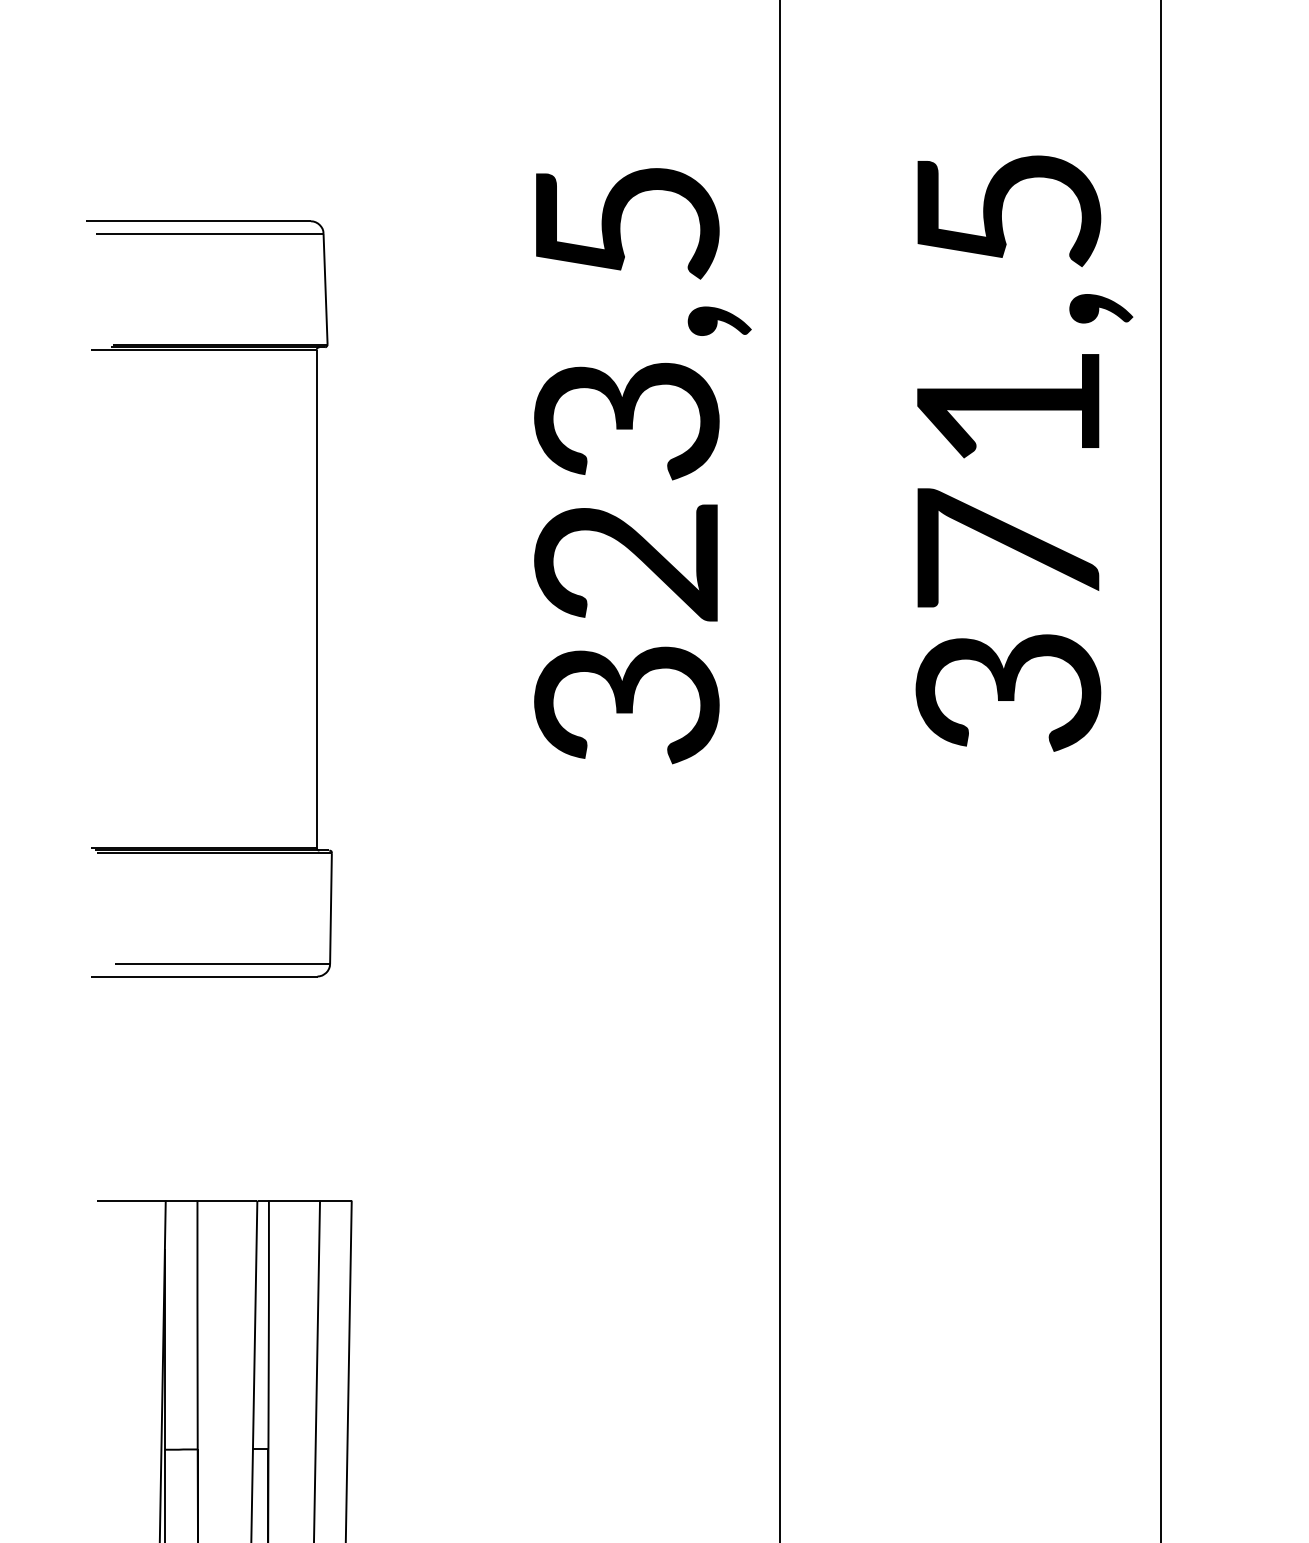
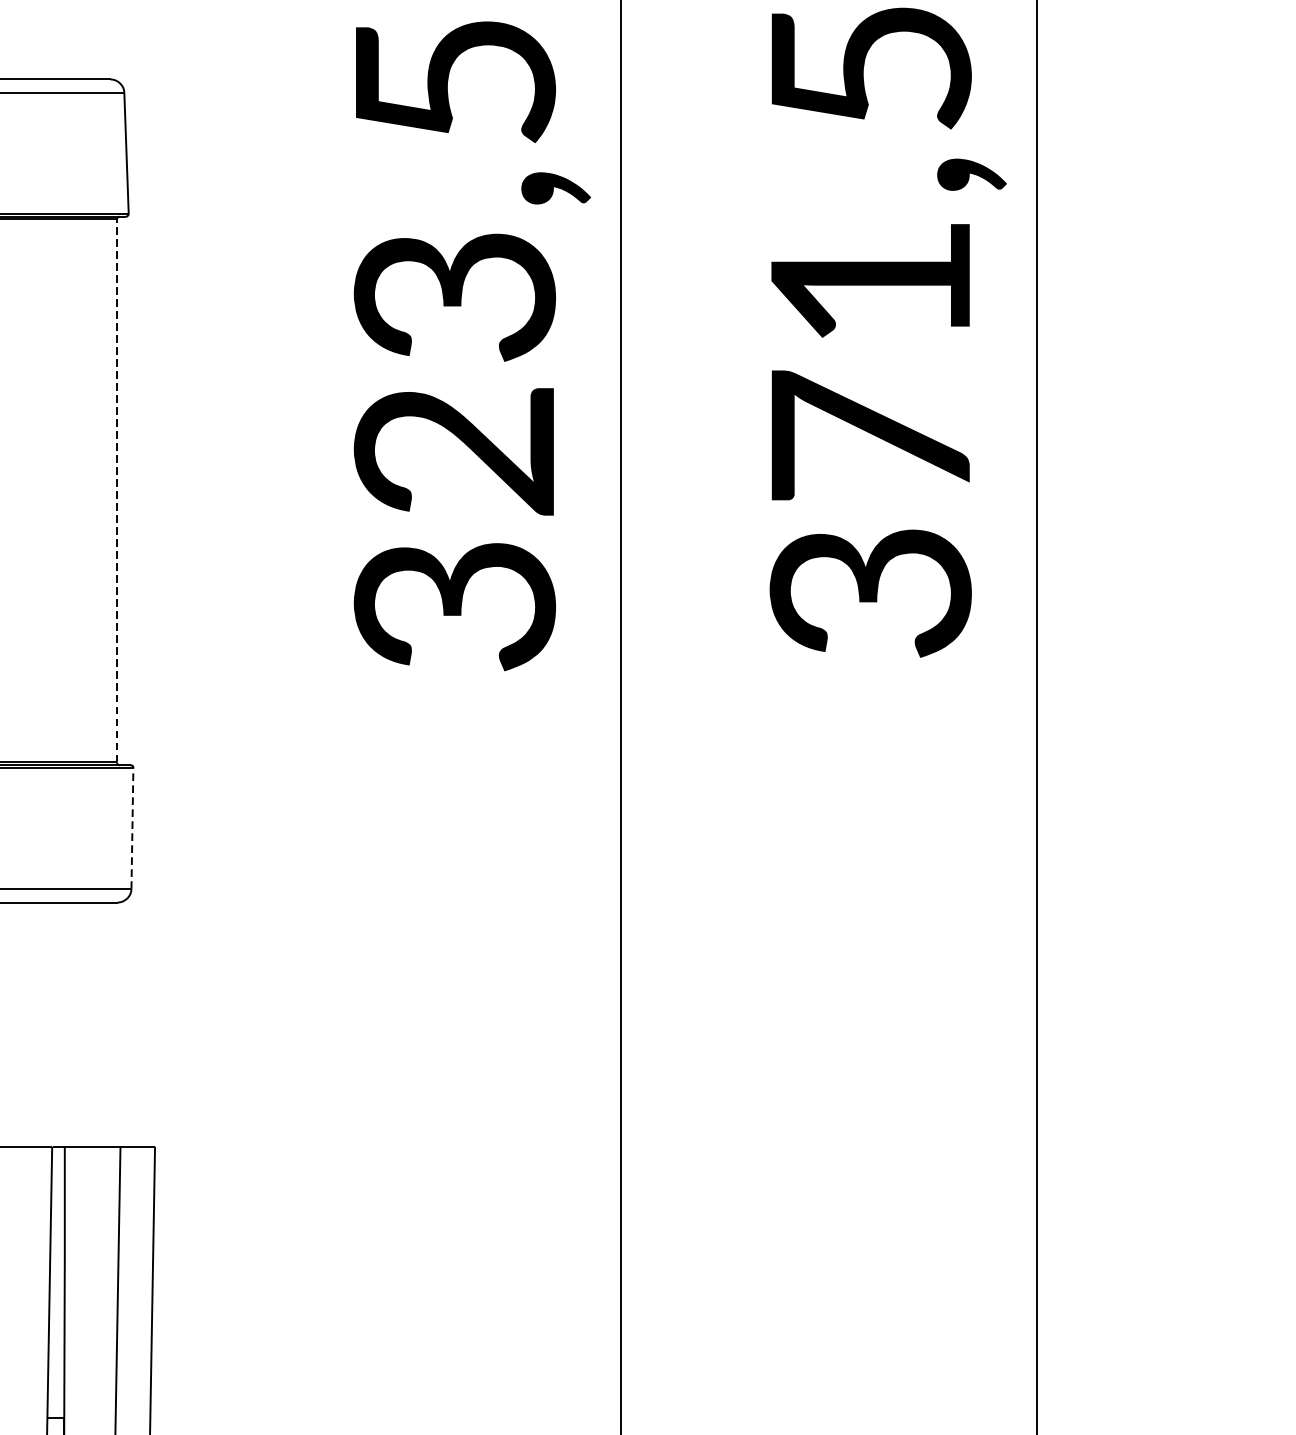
line: (317, 598) -> (117, 490), solid -> dashed
line: (330, 908) -> (131, 828), solid -> dashed

